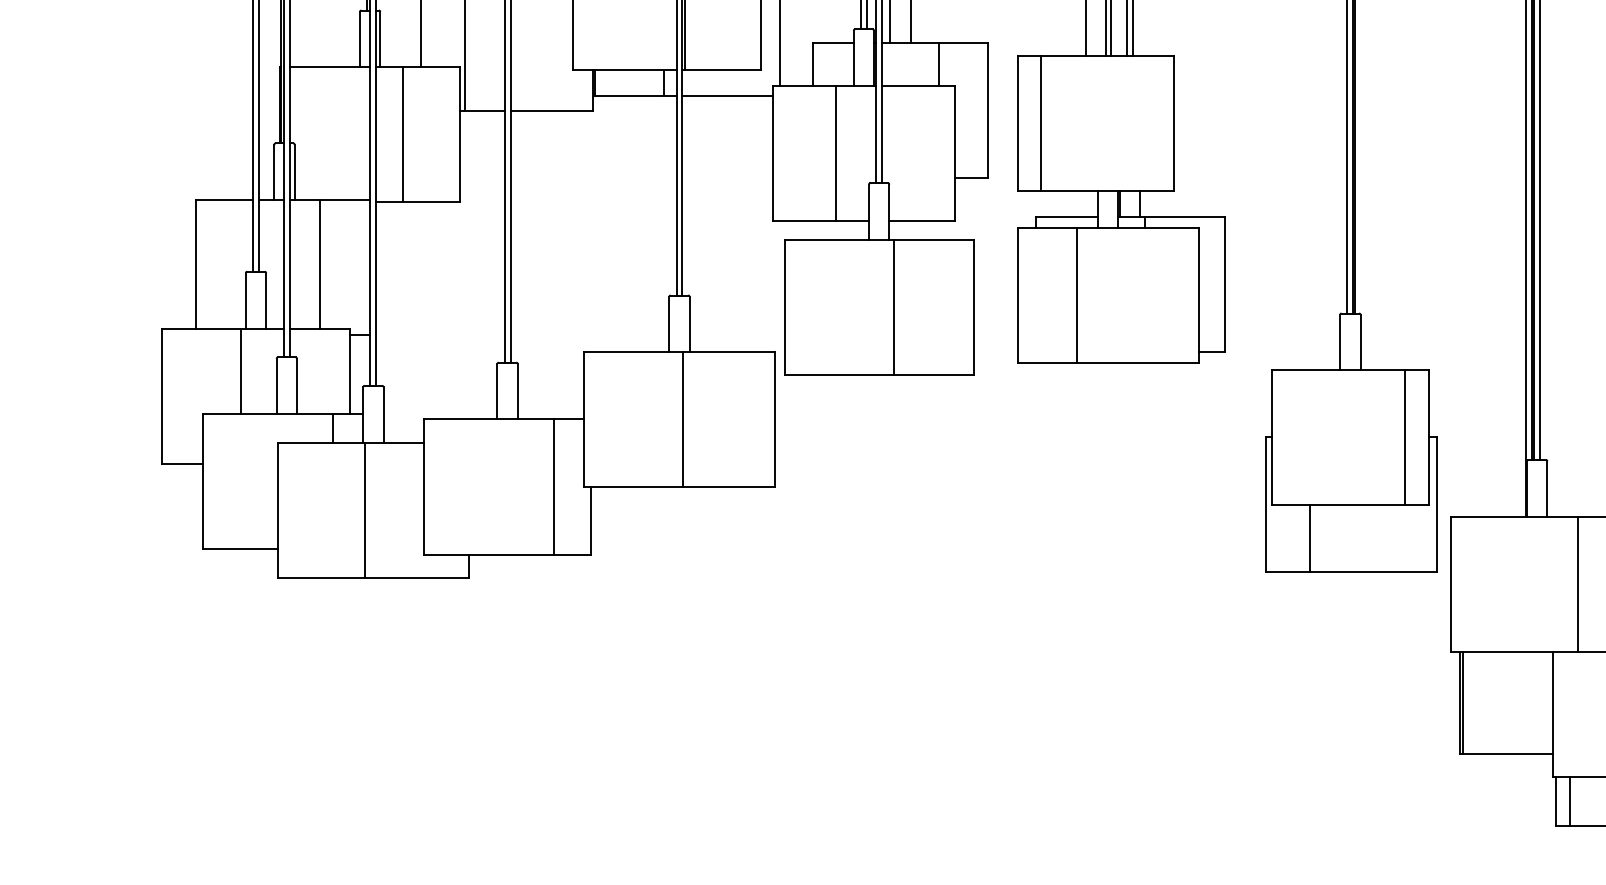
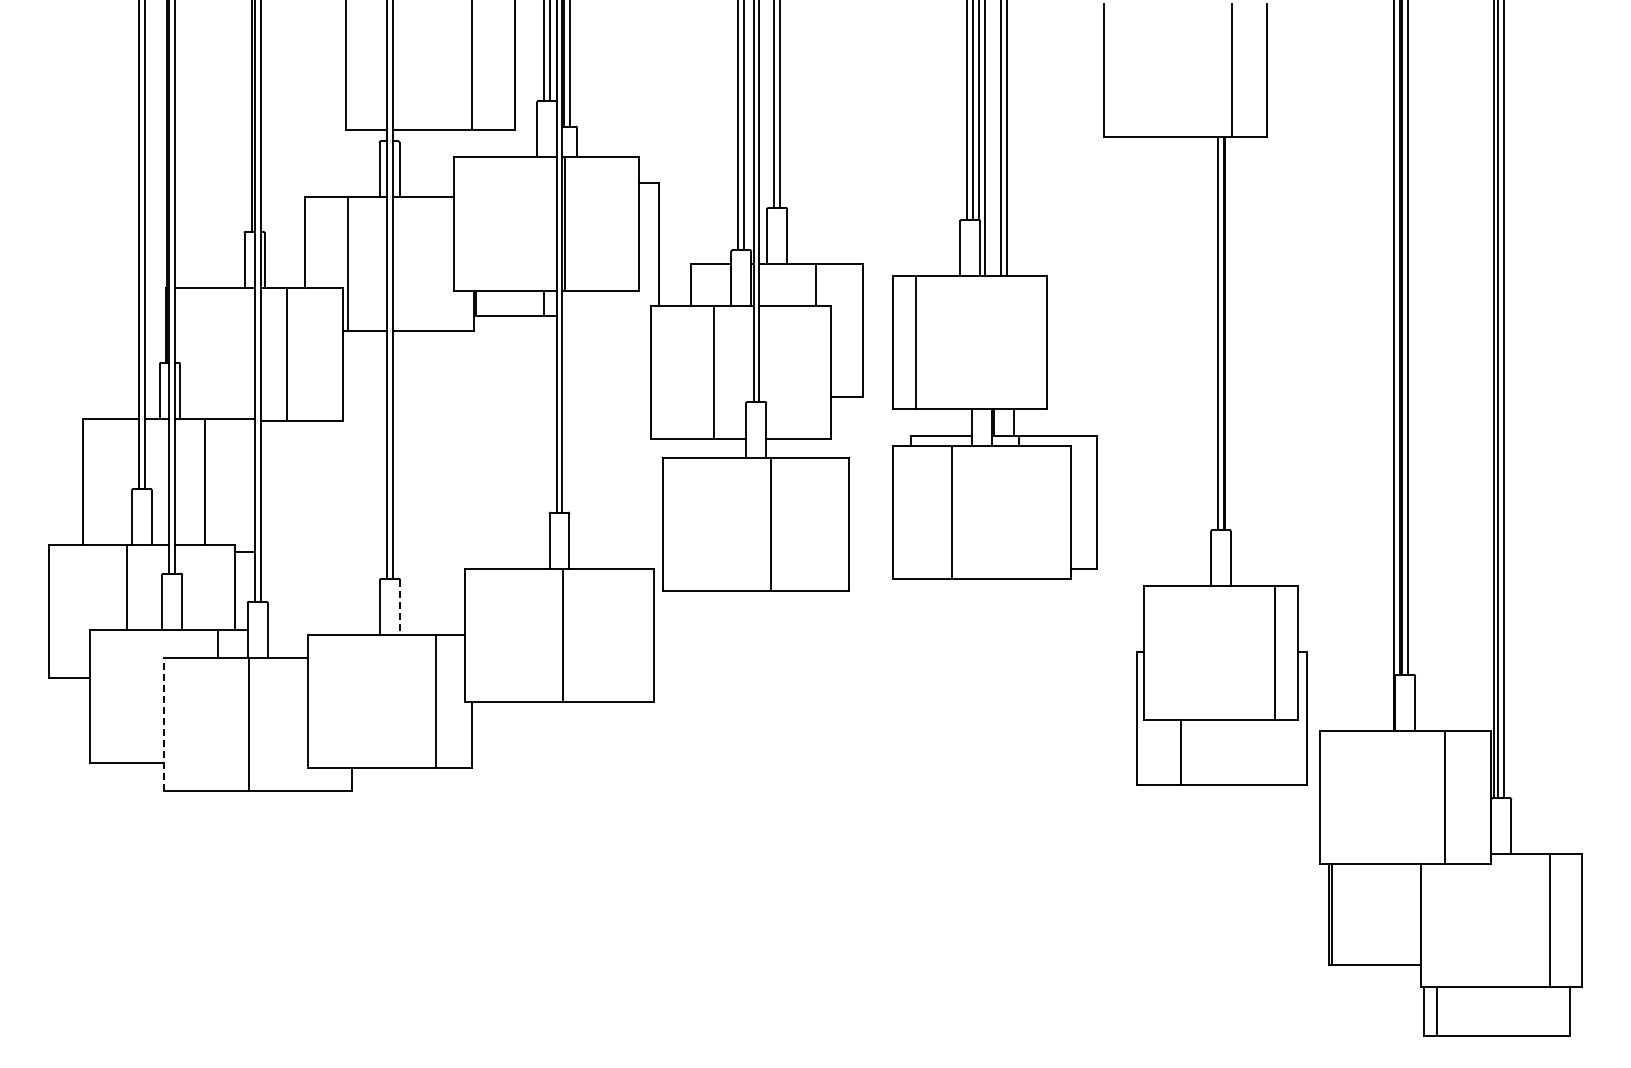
line: (727, 95) -> (606, 315), removed
line: (518, 392) -> (400, 608), solid -> dashed
line: (277, 510) -> (163, 724), solid -> dashed

